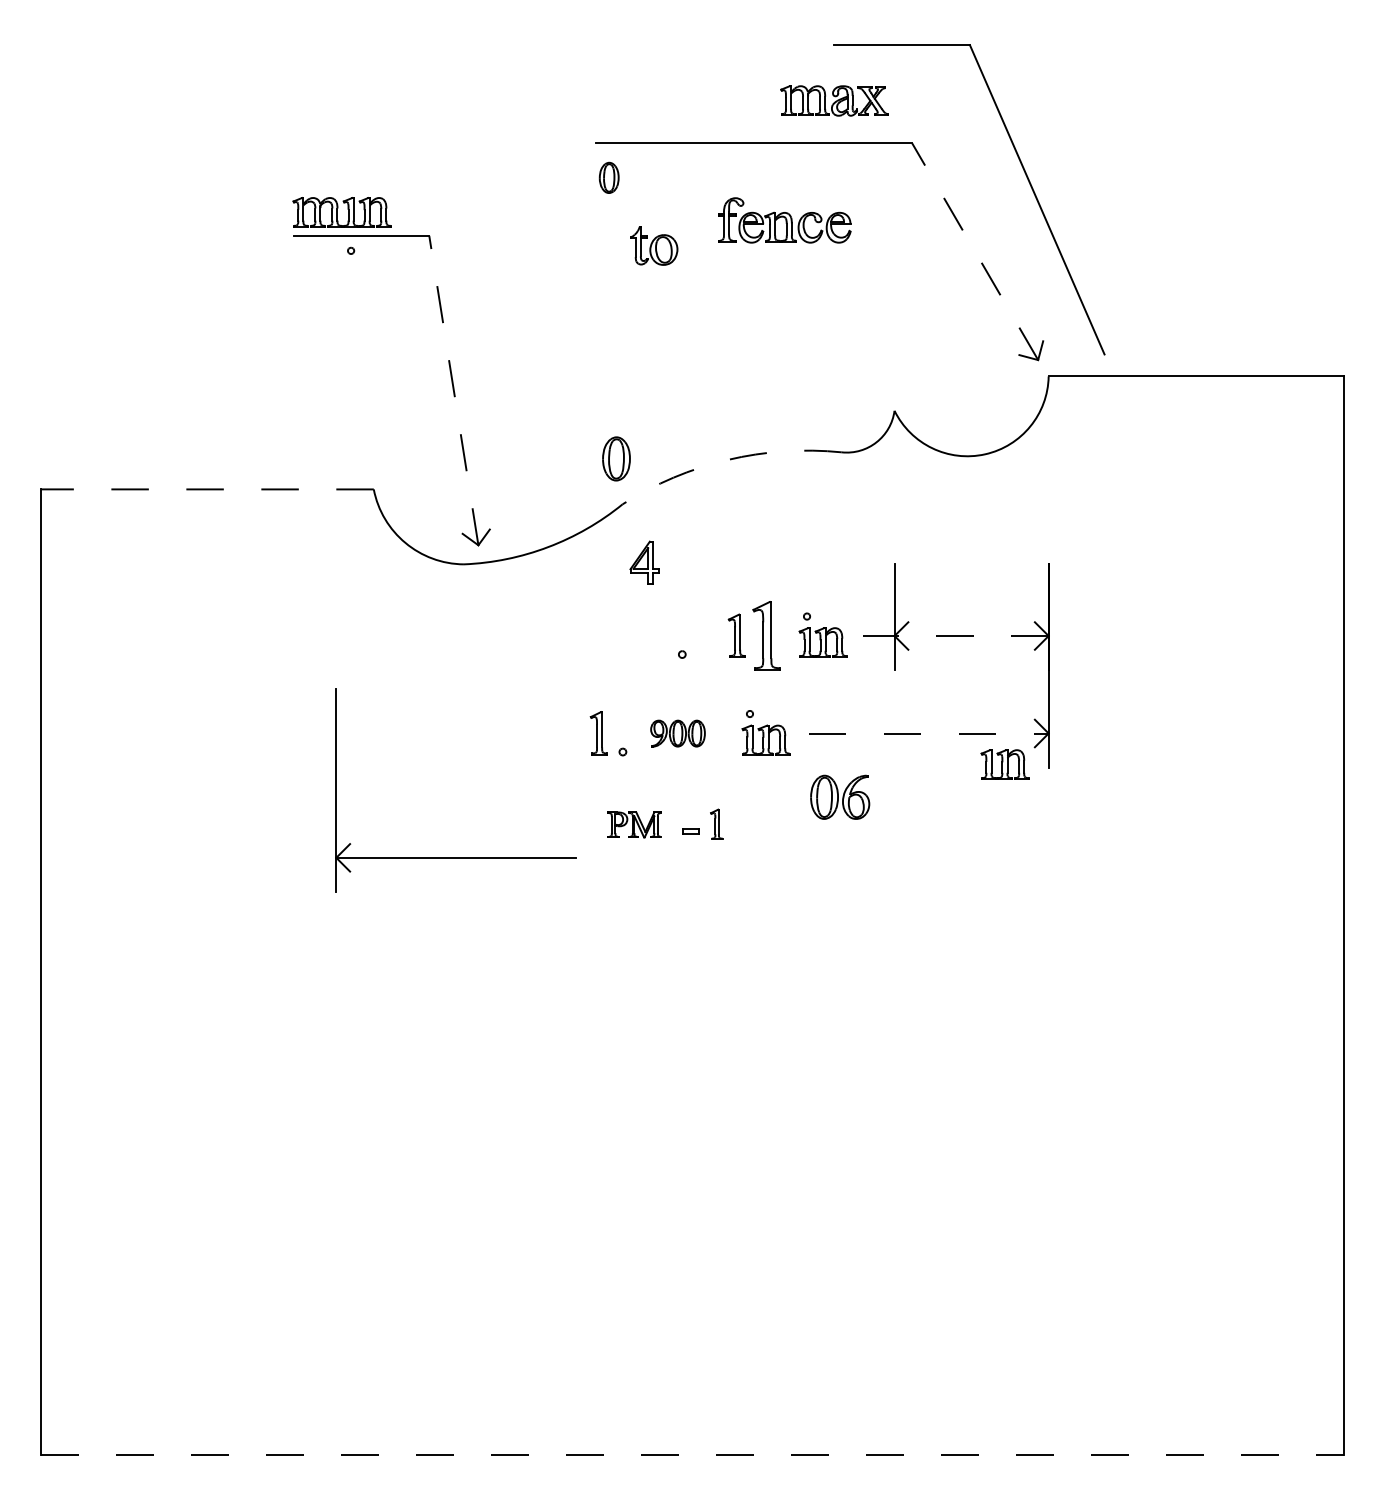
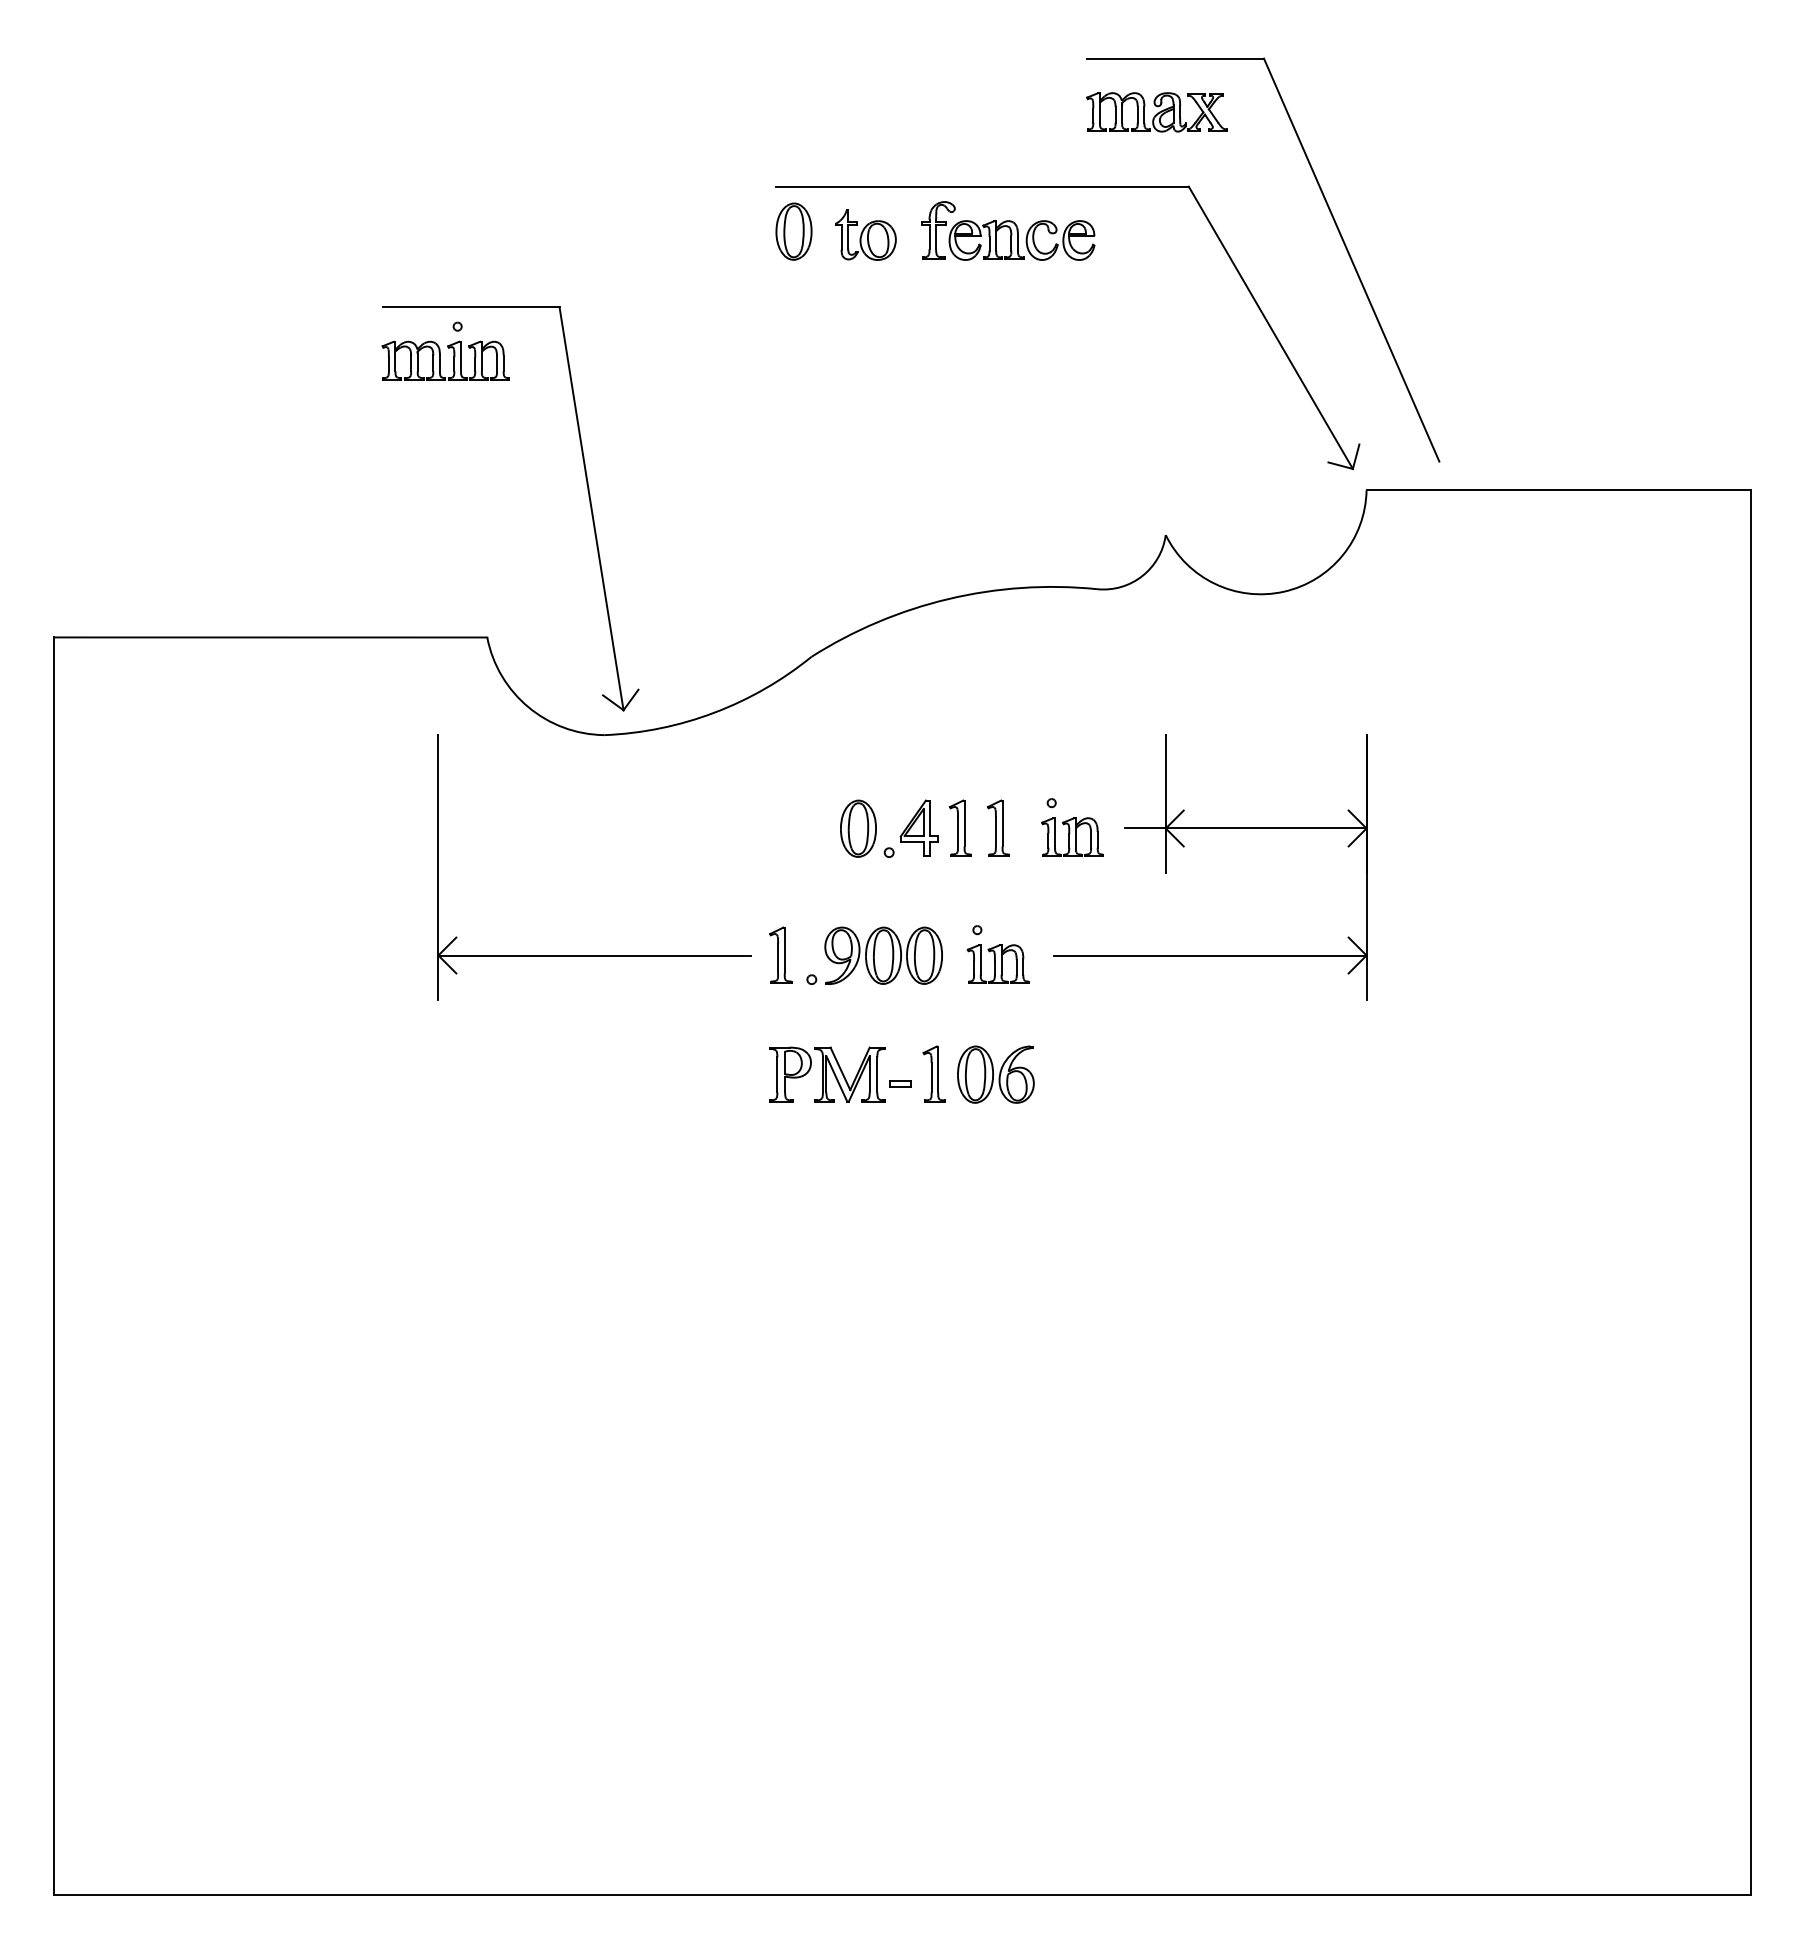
part: (834, 101) -> (1156, 112), moved
part: (608, 177) -> (793, 231), size x1.43
part: (341, 212) -> (445, 360), moved
part: (784, 220) -> (1008, 230), moved
part: (654, 245) -> (865, 234), moved
line: (974, 251) -> (1270, 327), dashed -> solid
line: (453, 390) -> (591, 508), dashed -> solid
part: (616, 458) -> (858, 828), moved
arc: (727, 460) -> (948, 599), dashed -> solid
line: (207, 489) -> (270, 637), dashed -> solid
part: (644, 562) -> (918, 827), moved
part: (765, 635) -> (997, 827), size x0.62
line: (955, 636) -> (1245, 828), dashed -> solid
part: (677, 733) -> (883, 955), size x1.67
line: (928, 733) -> (1210, 955), dashed -> solid
part: (1004, 764) -> (1309, 995), removed
part: (839, 797) -> (995, 1074), moved
part: (634, 824) -> (827, 1074), size x1.67
part: (716, 824) -> (933, 1073), size x1.43
part: (456, 857) -> (594, 955), moved
line: (692, 1454) -> (902, 1895), dashed -> solid

